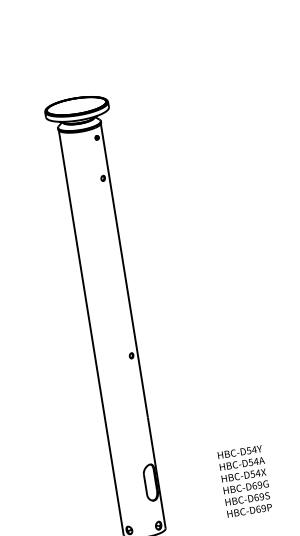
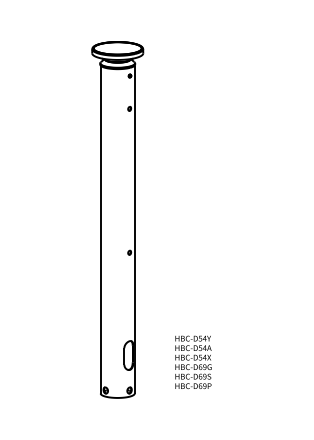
text: (244, 480) -> (193, 361), moved

